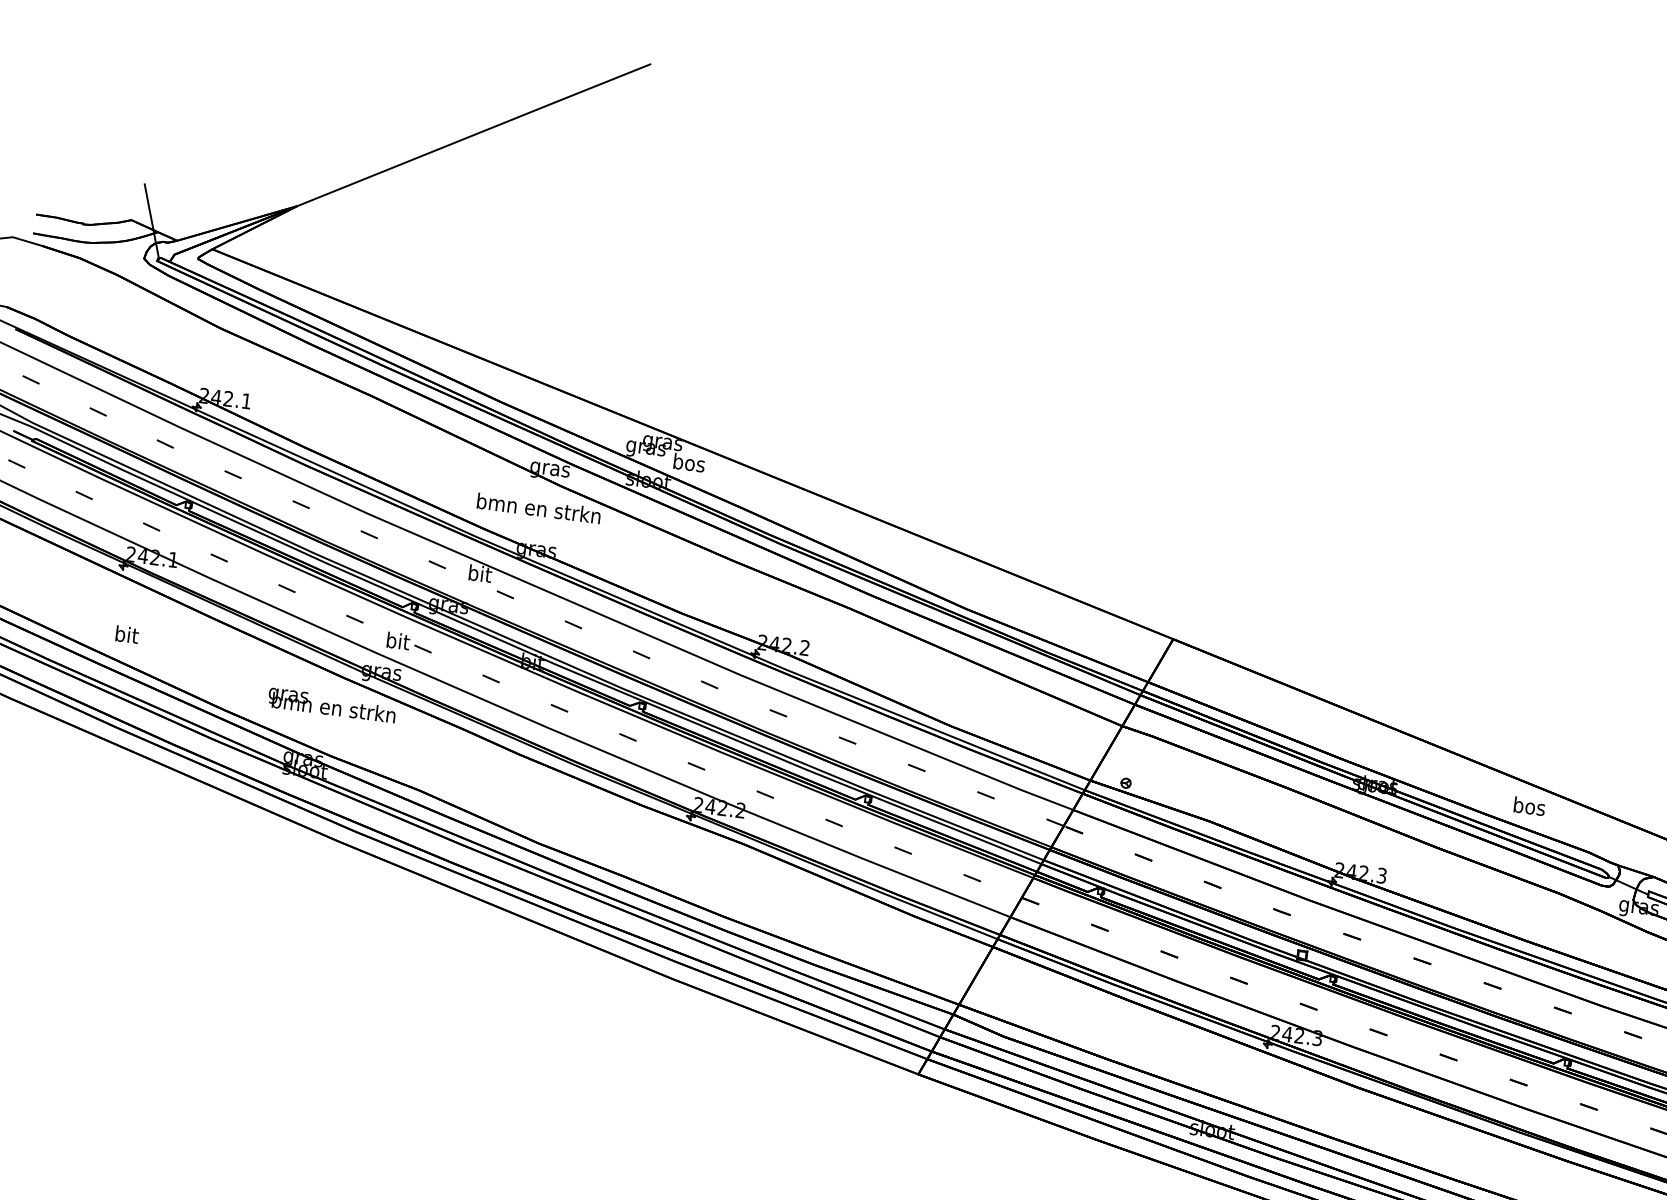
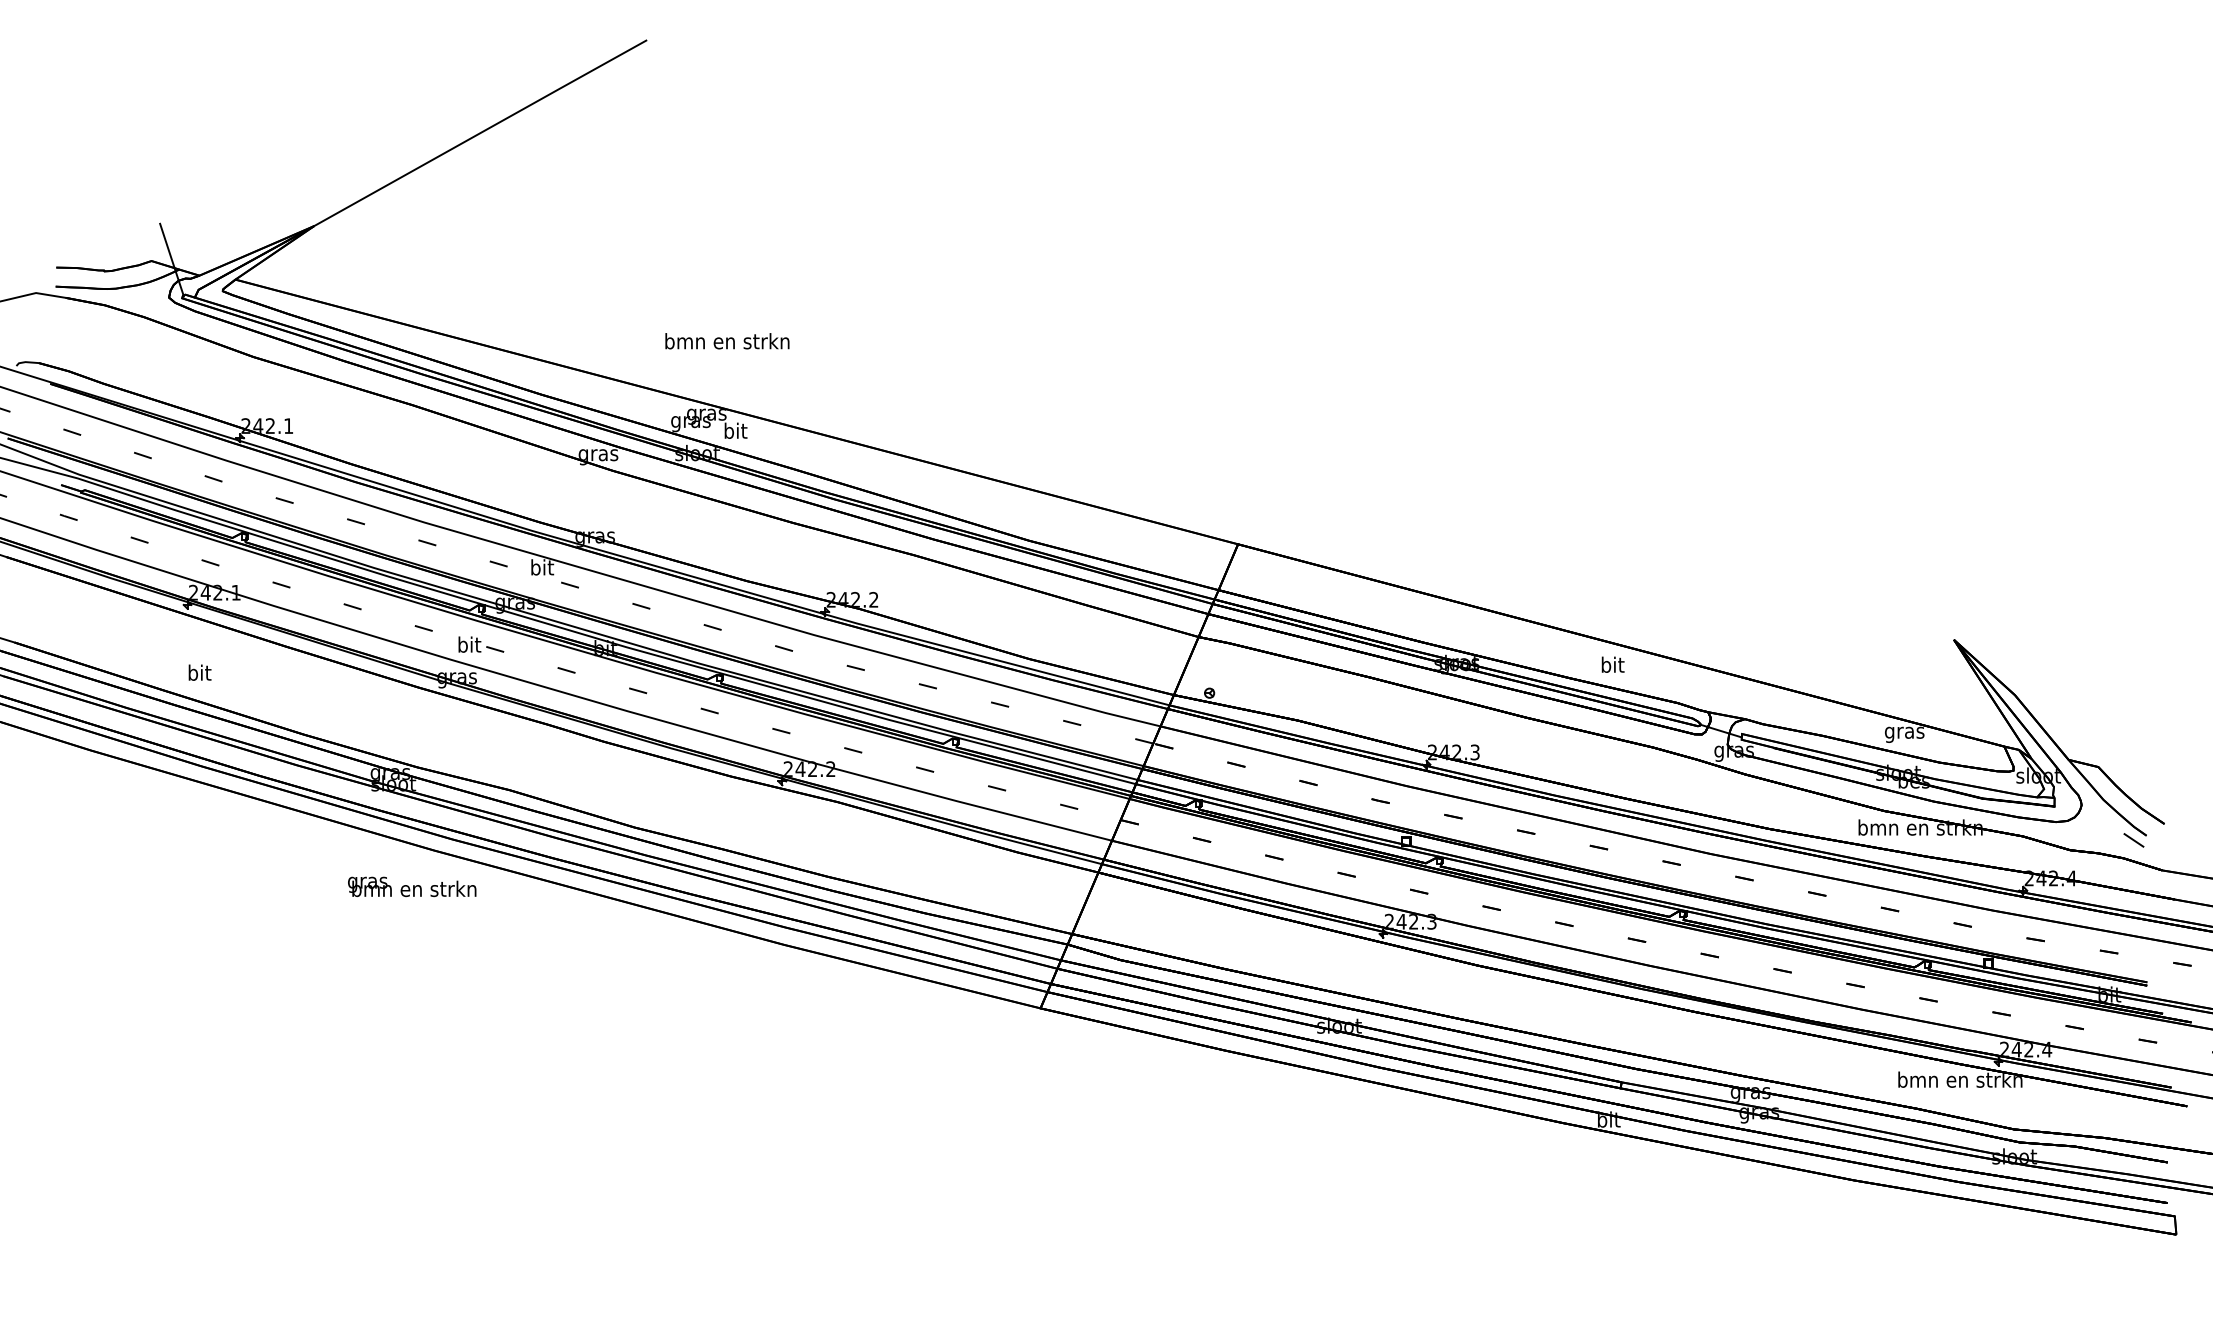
text: (689, 462) -> (735, 430), bos -> bit
text: (539, 508) -> (727, 341), moved
text: (332, 705) -> (412, 886), moved
text: (1529, 805) -> (1612, 664), bos -> bit

